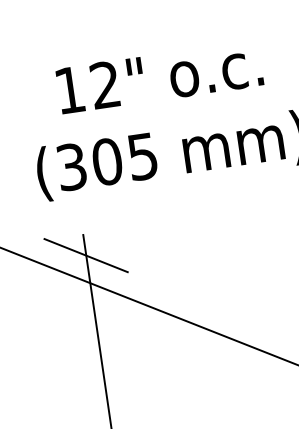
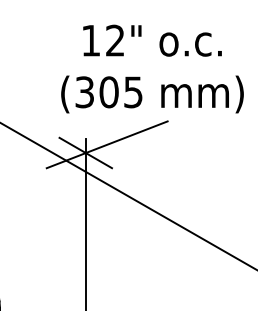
line: (114, 238) -> (106, 144), added

